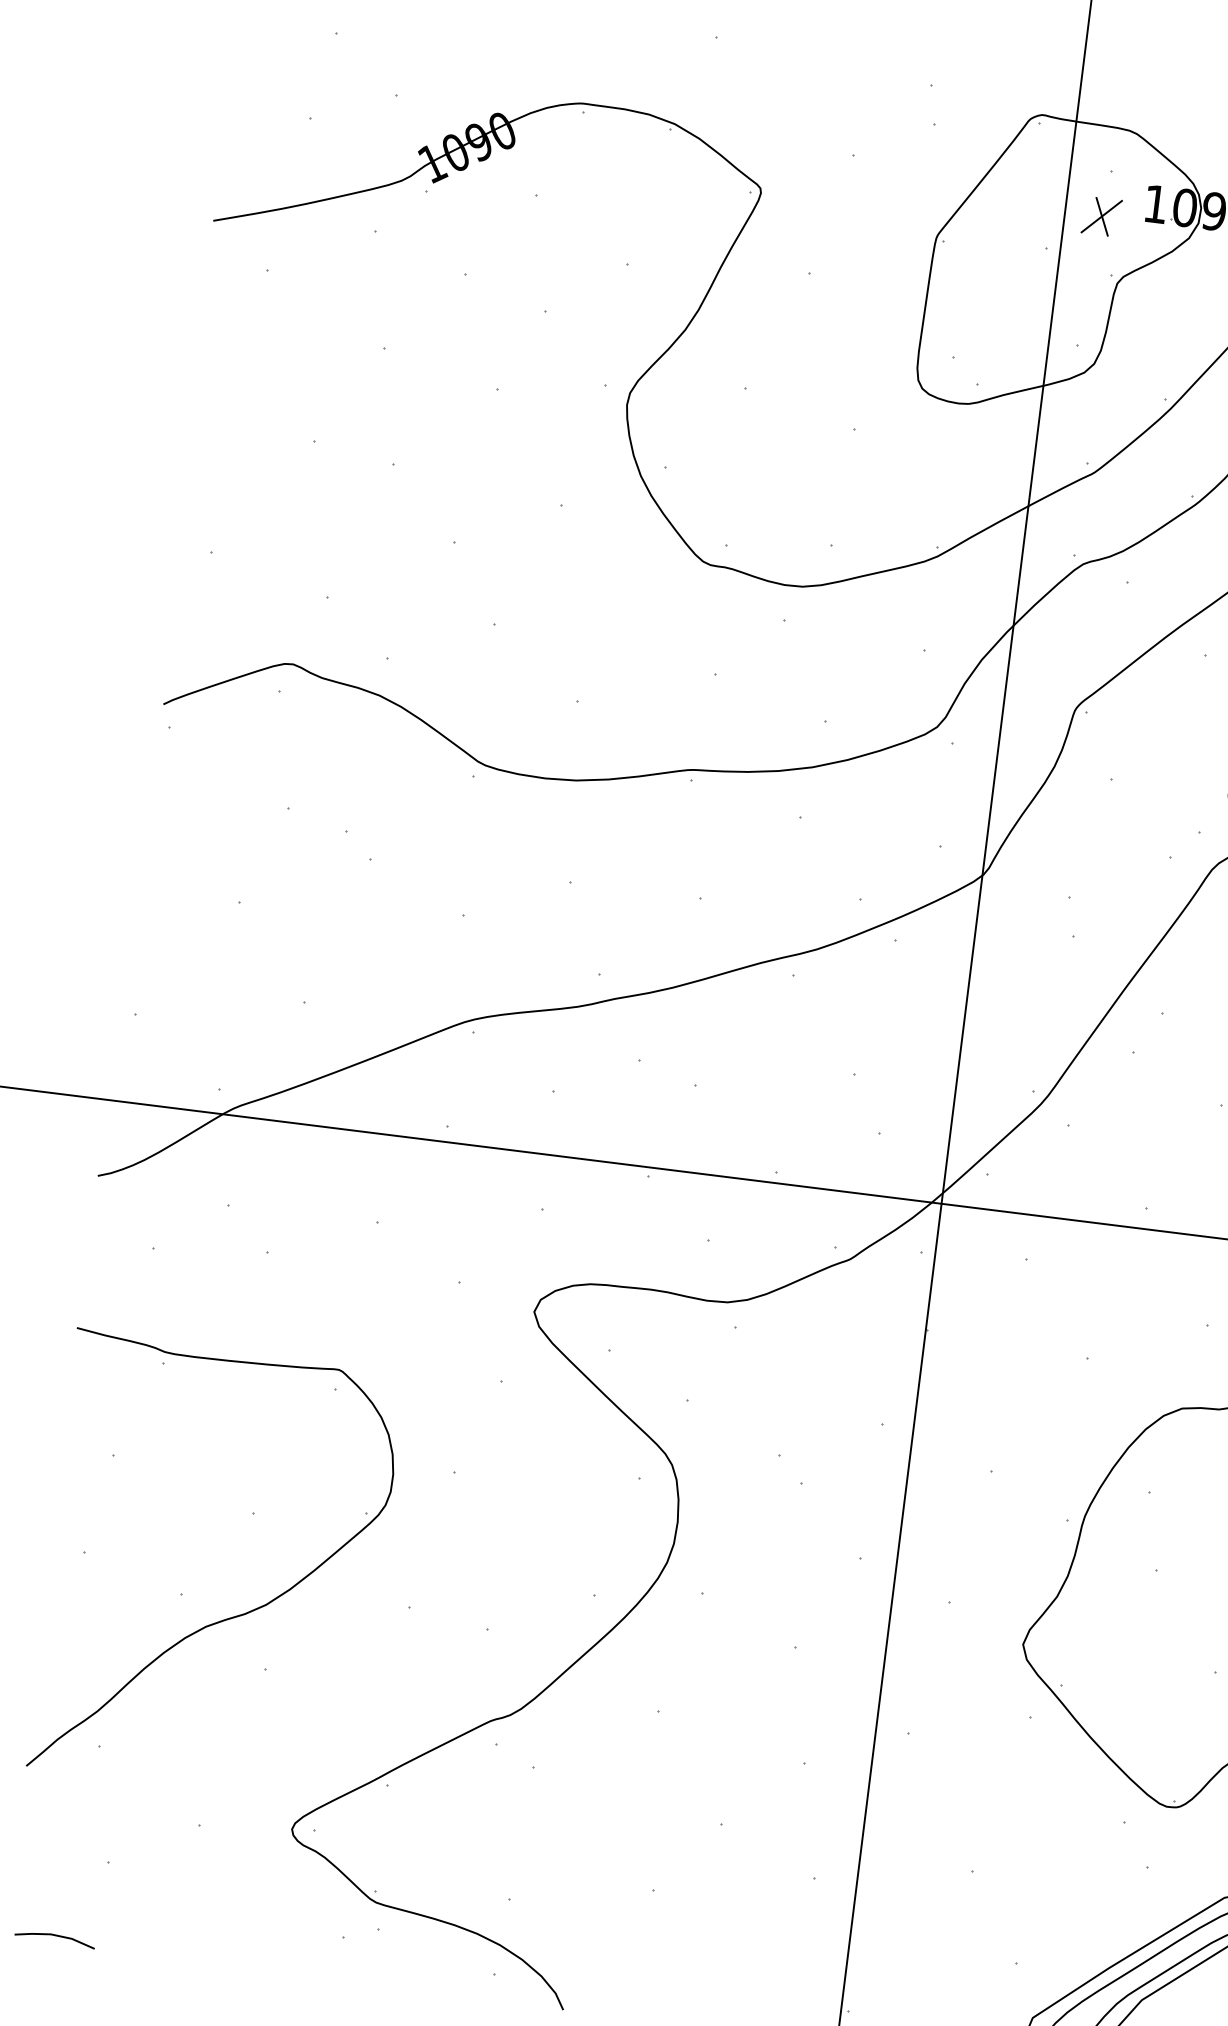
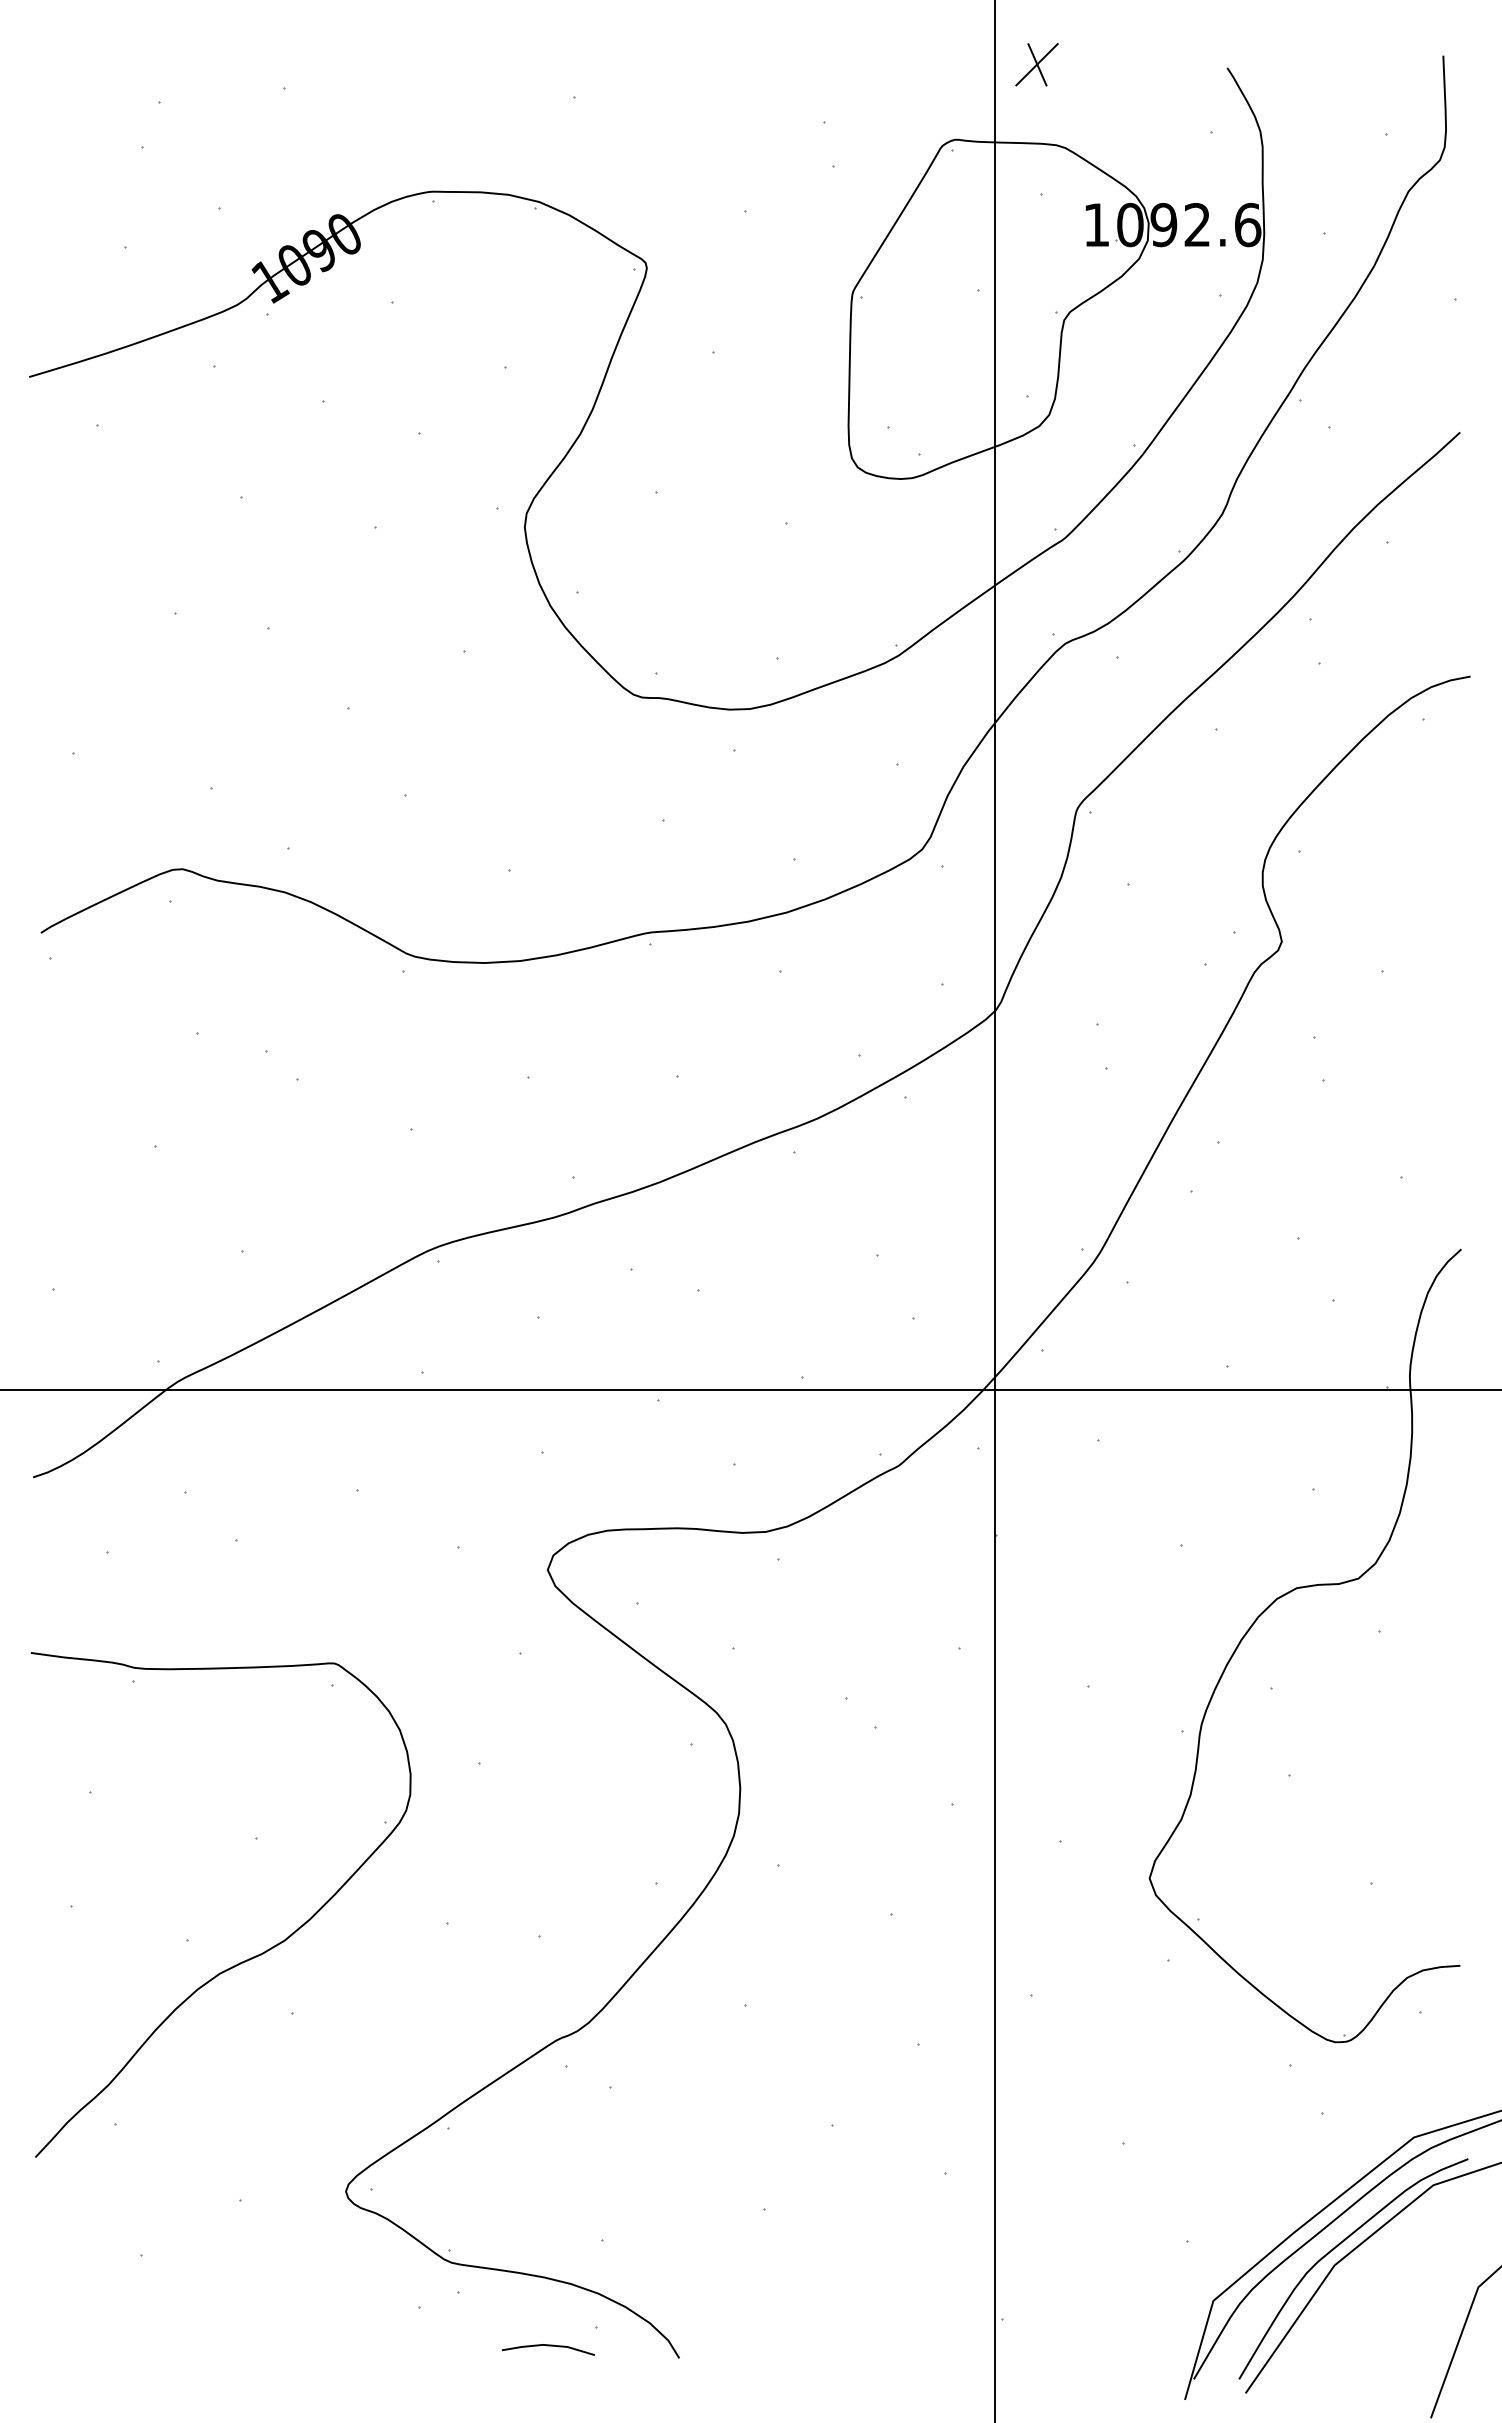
part: (1101, 216) -> (1036, 64), moved
line: (55, 1936) -> (548, 2346), moved

